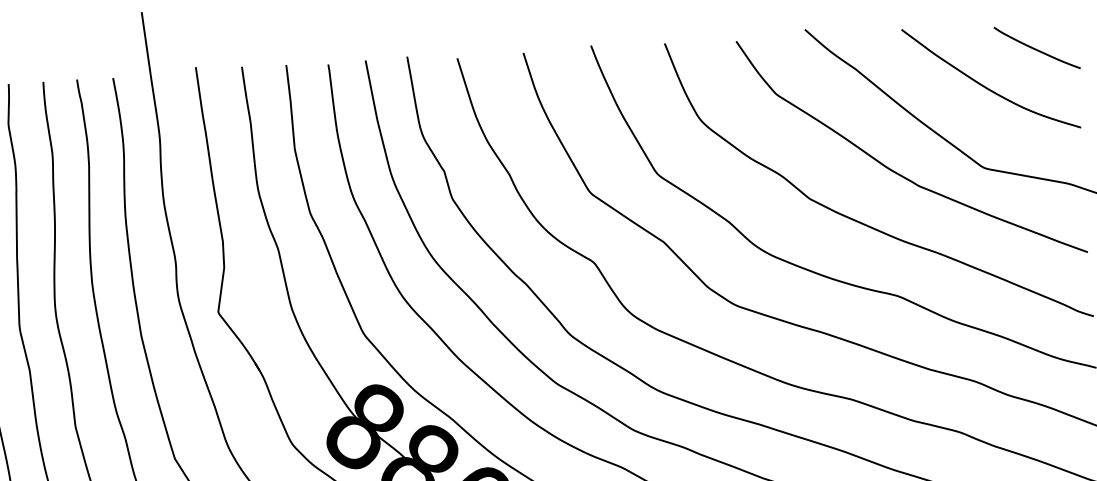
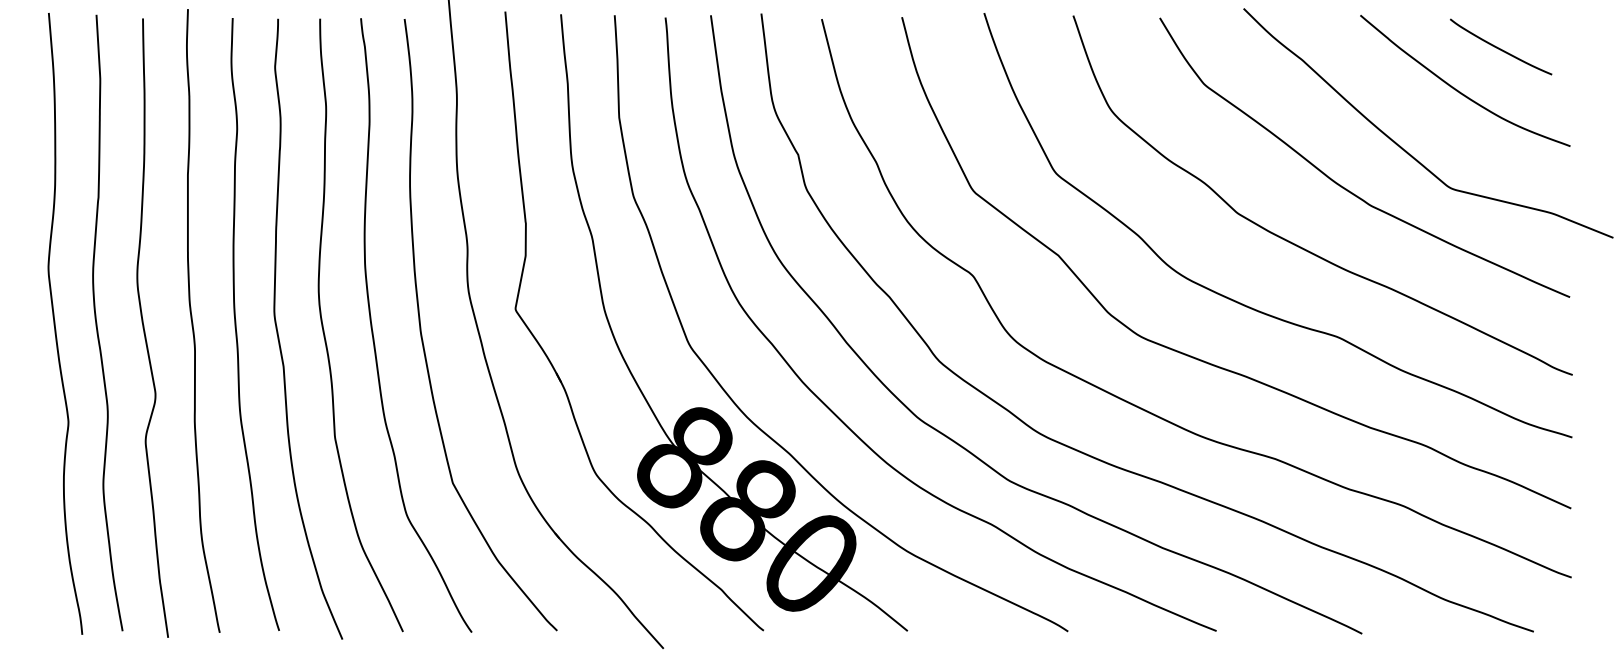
curve: (1035, 48) -> (1499, 47), moved

